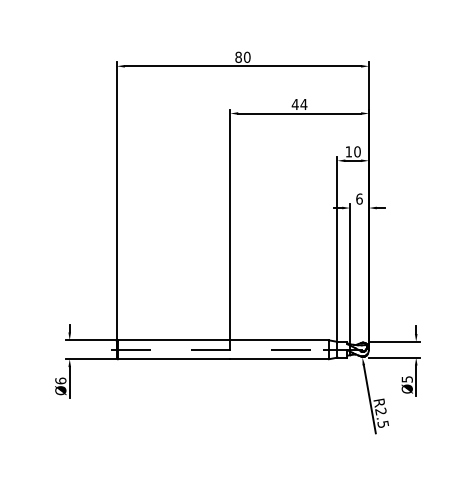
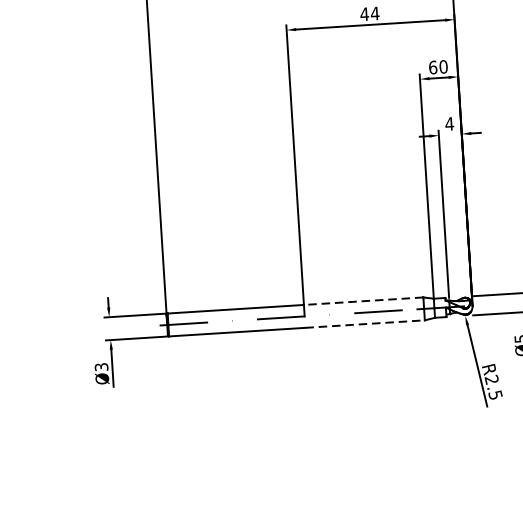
text: (348, 151) -> (432, 67), 10 -> 60
text: (359, 198) -> (449, 123), 6 -> 4
line: (279, 340) -> (363, 301), solid -> dashed
line: (280, 359) -> (366, 324), solid -> dashed
text: (60, 380) -> (101, 366), Ø6 -> Ø3

